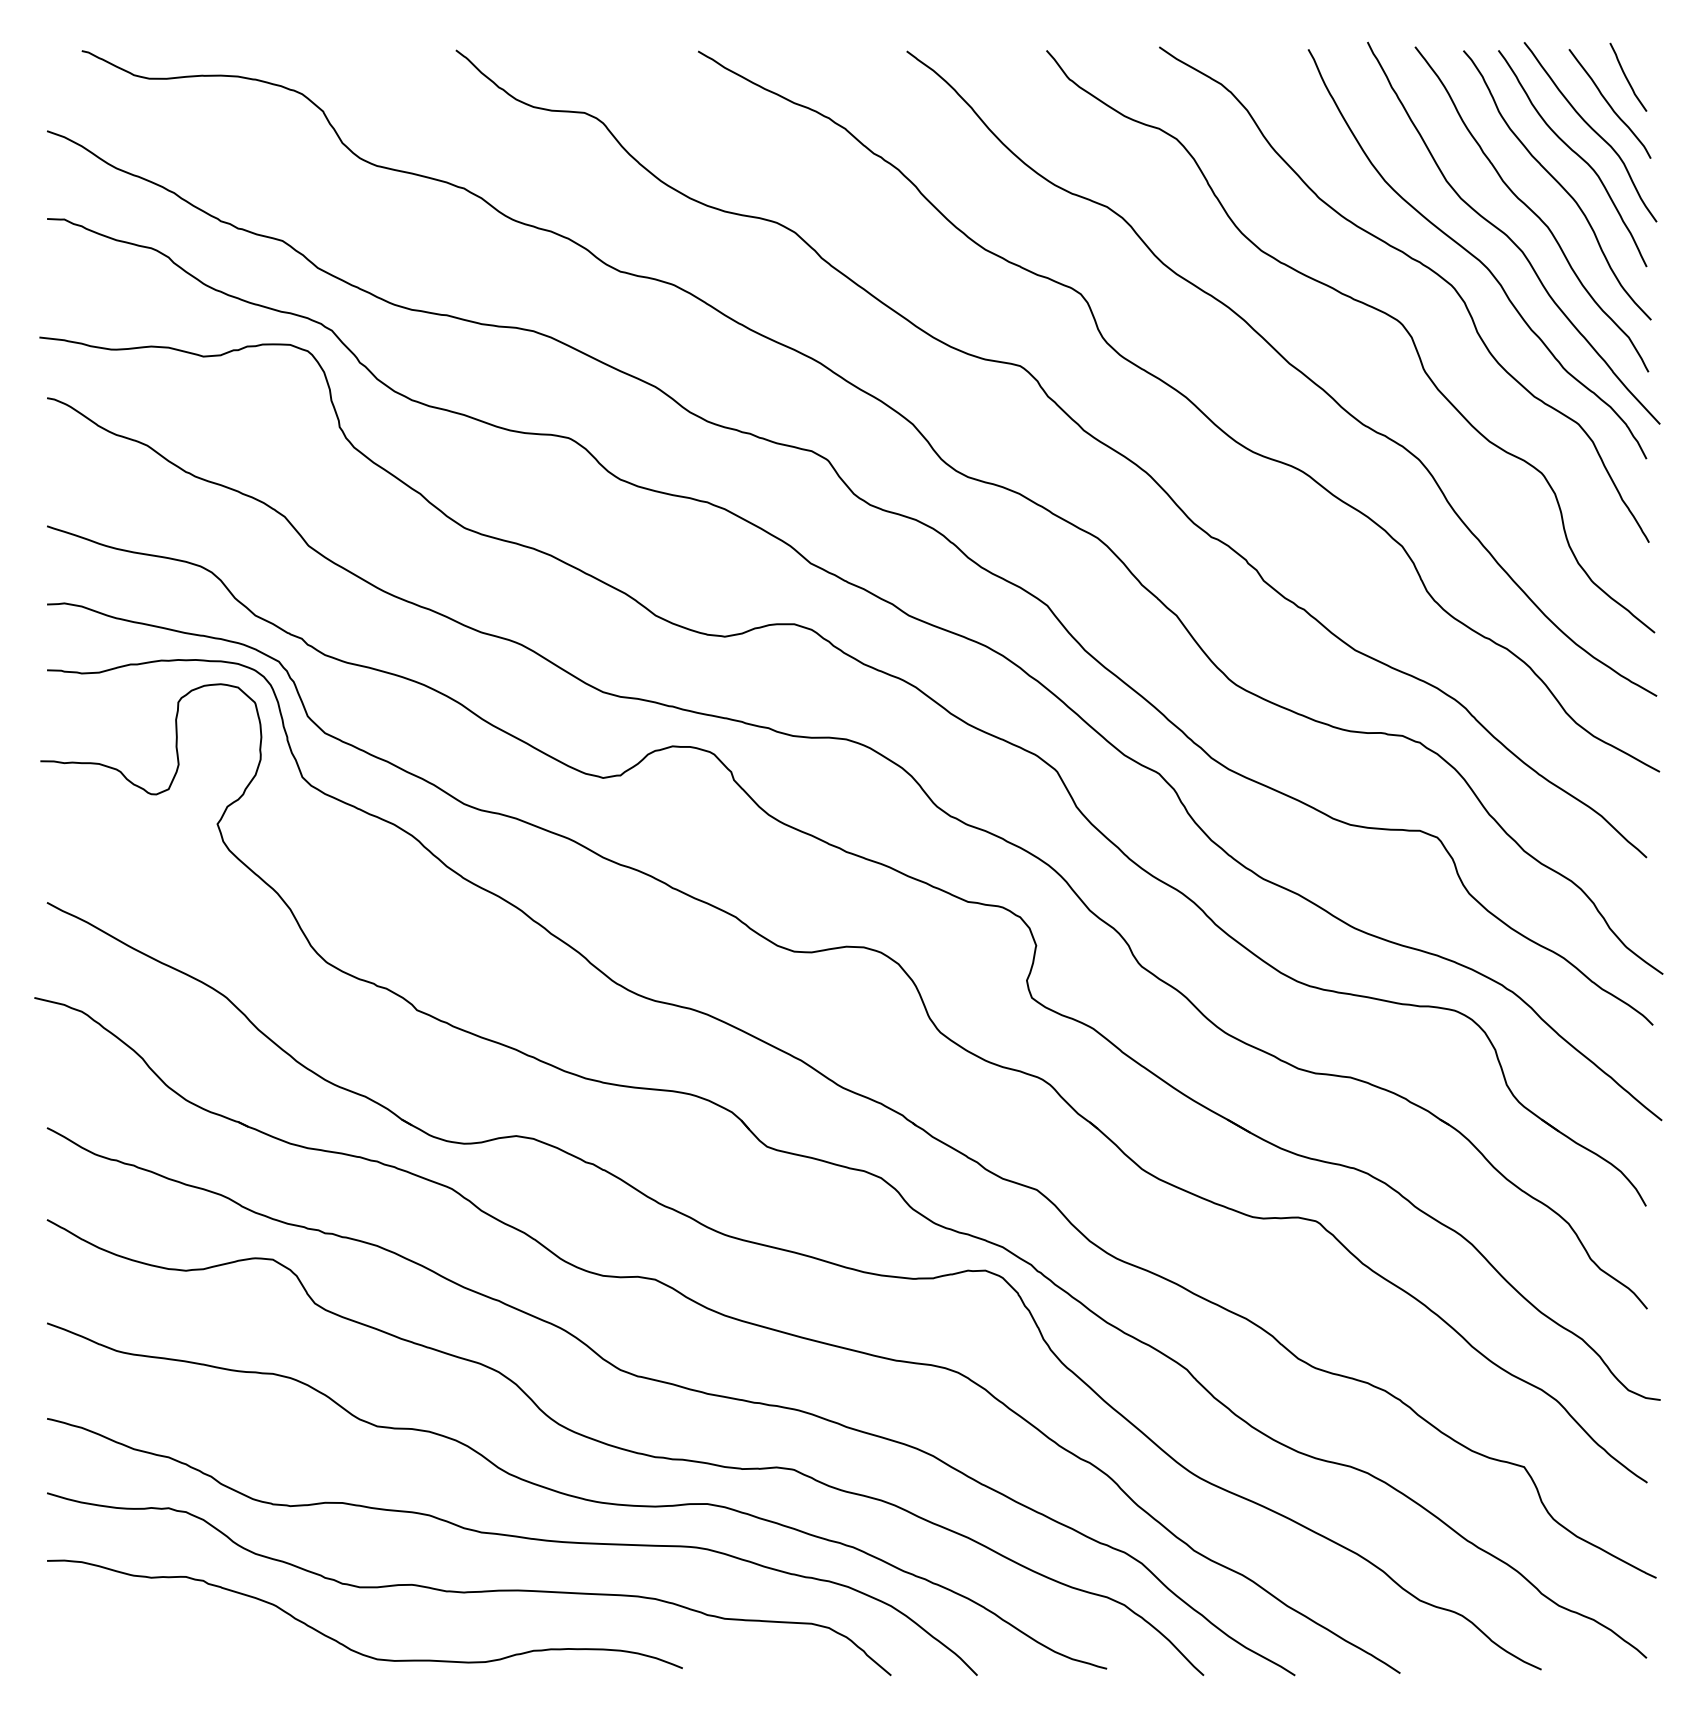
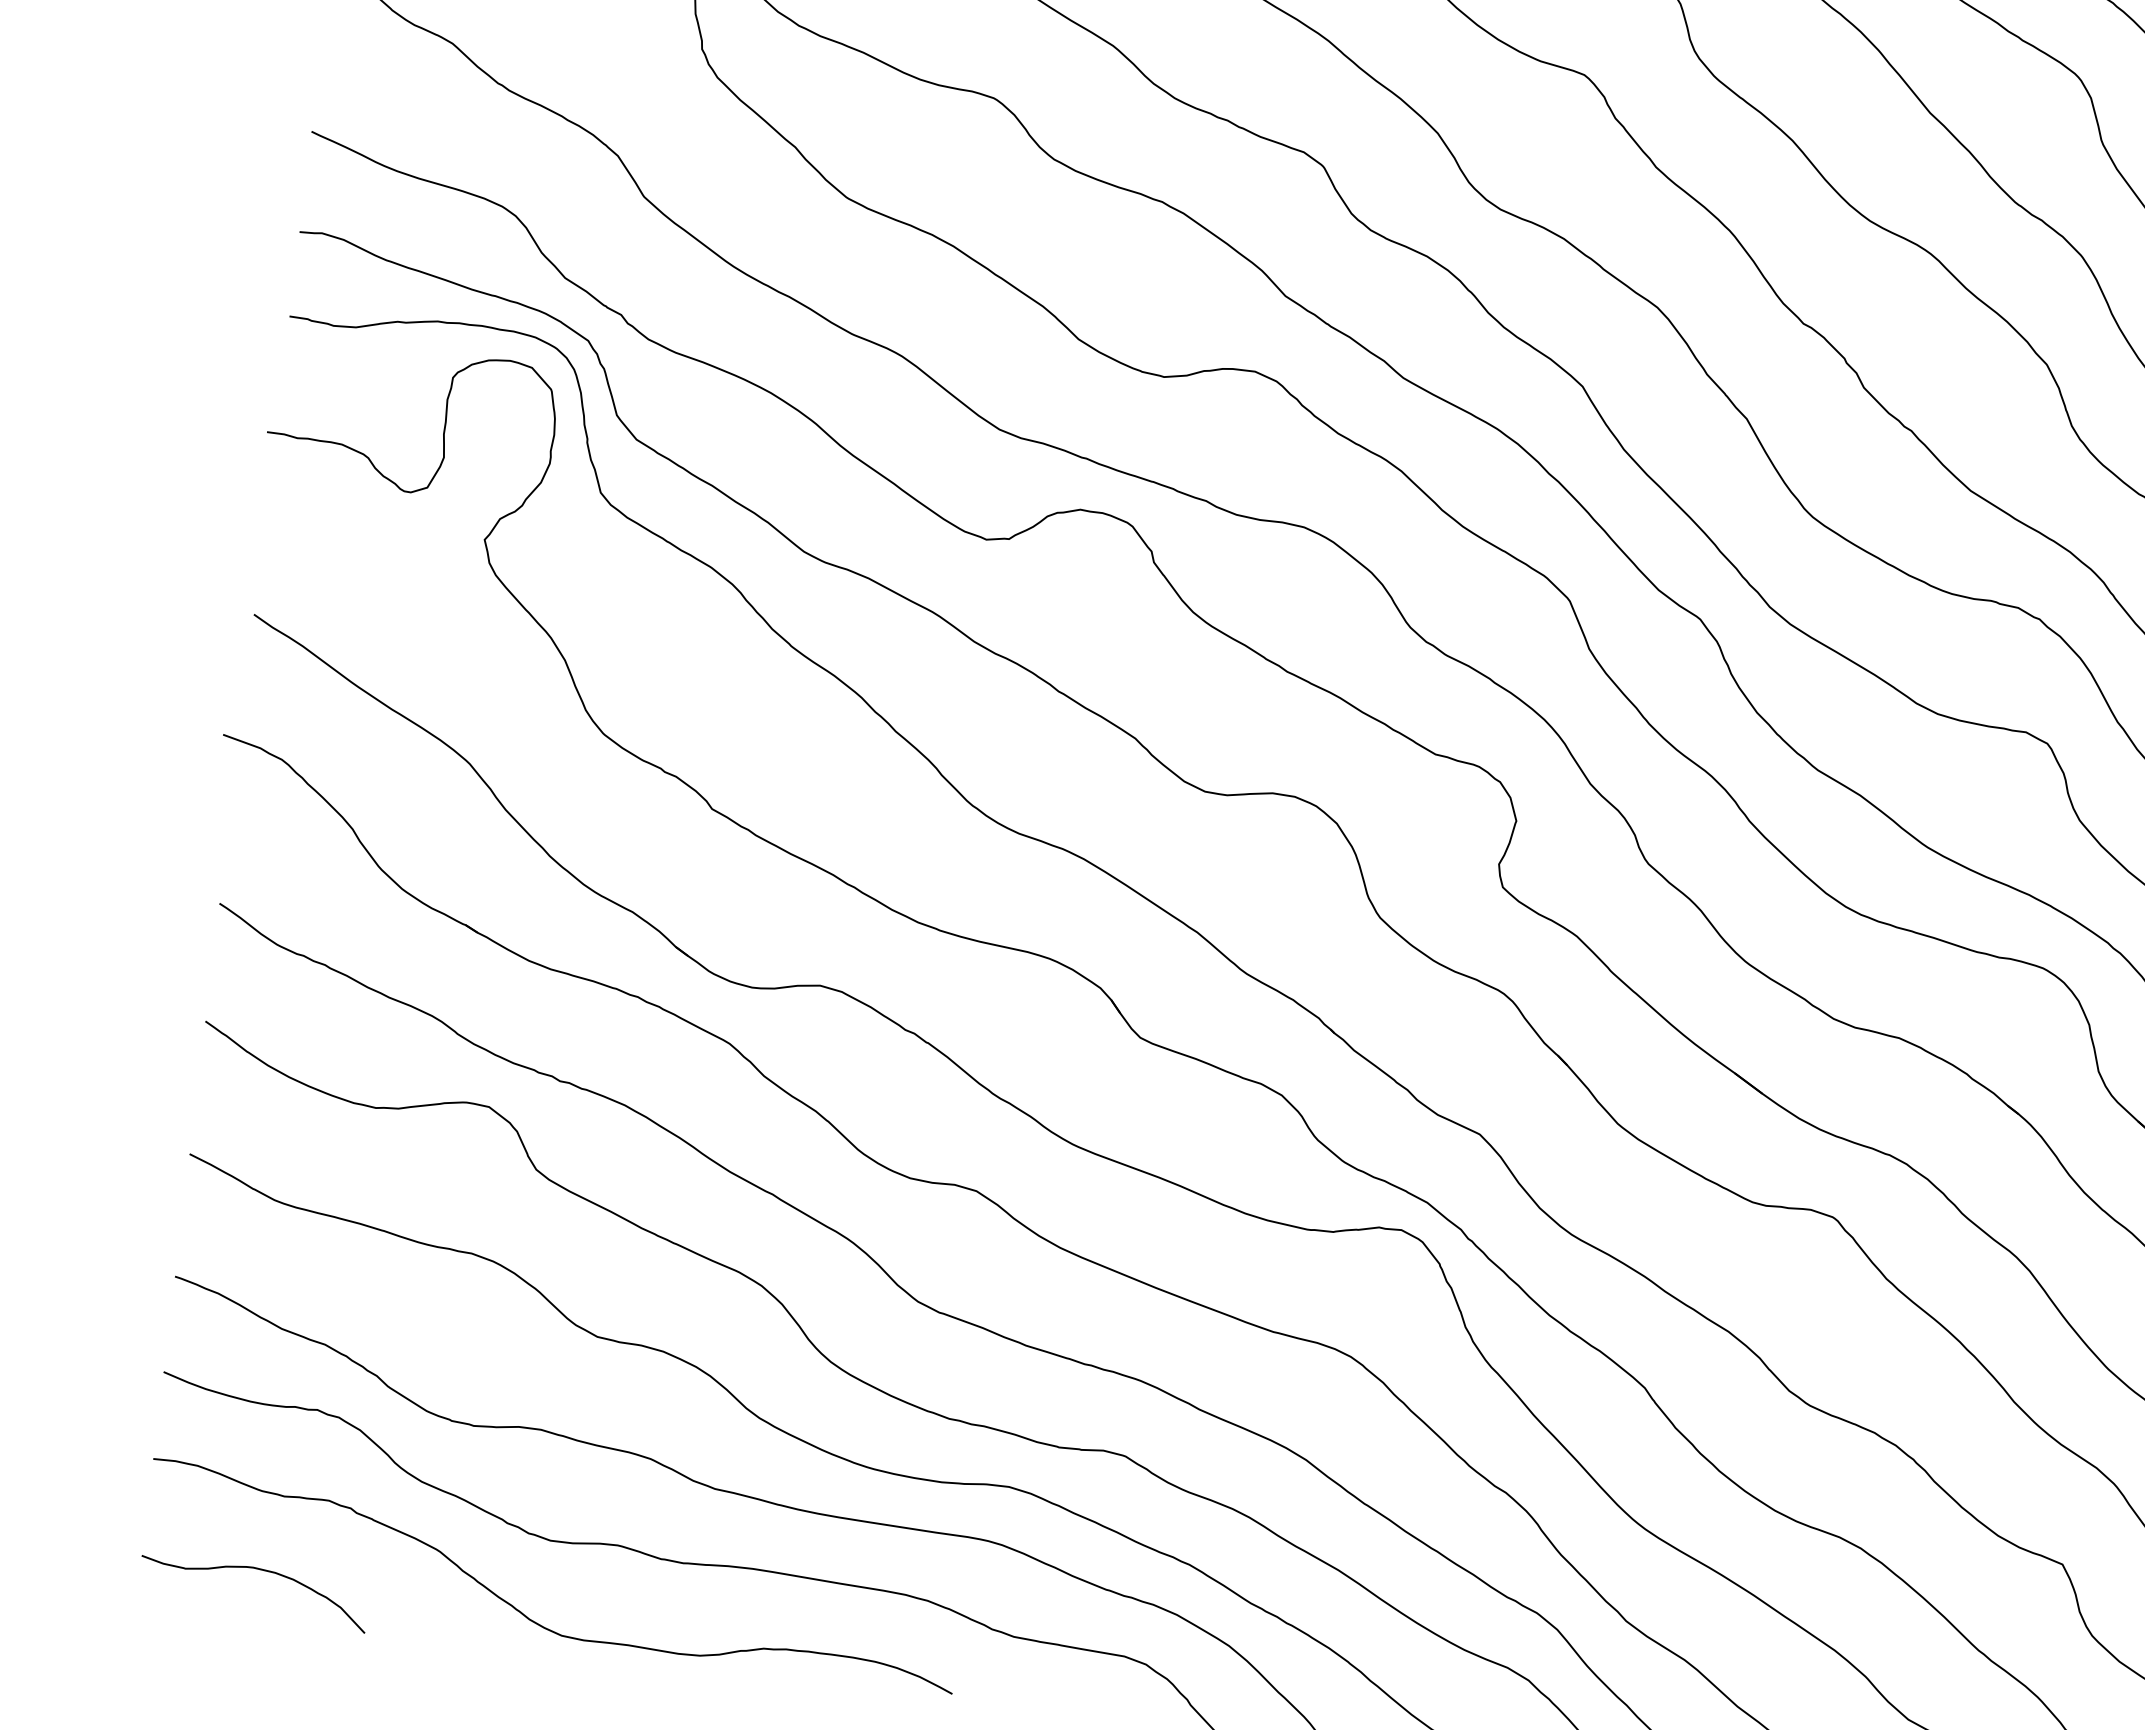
curve: (141, 1637) -> (262, 1571), added

